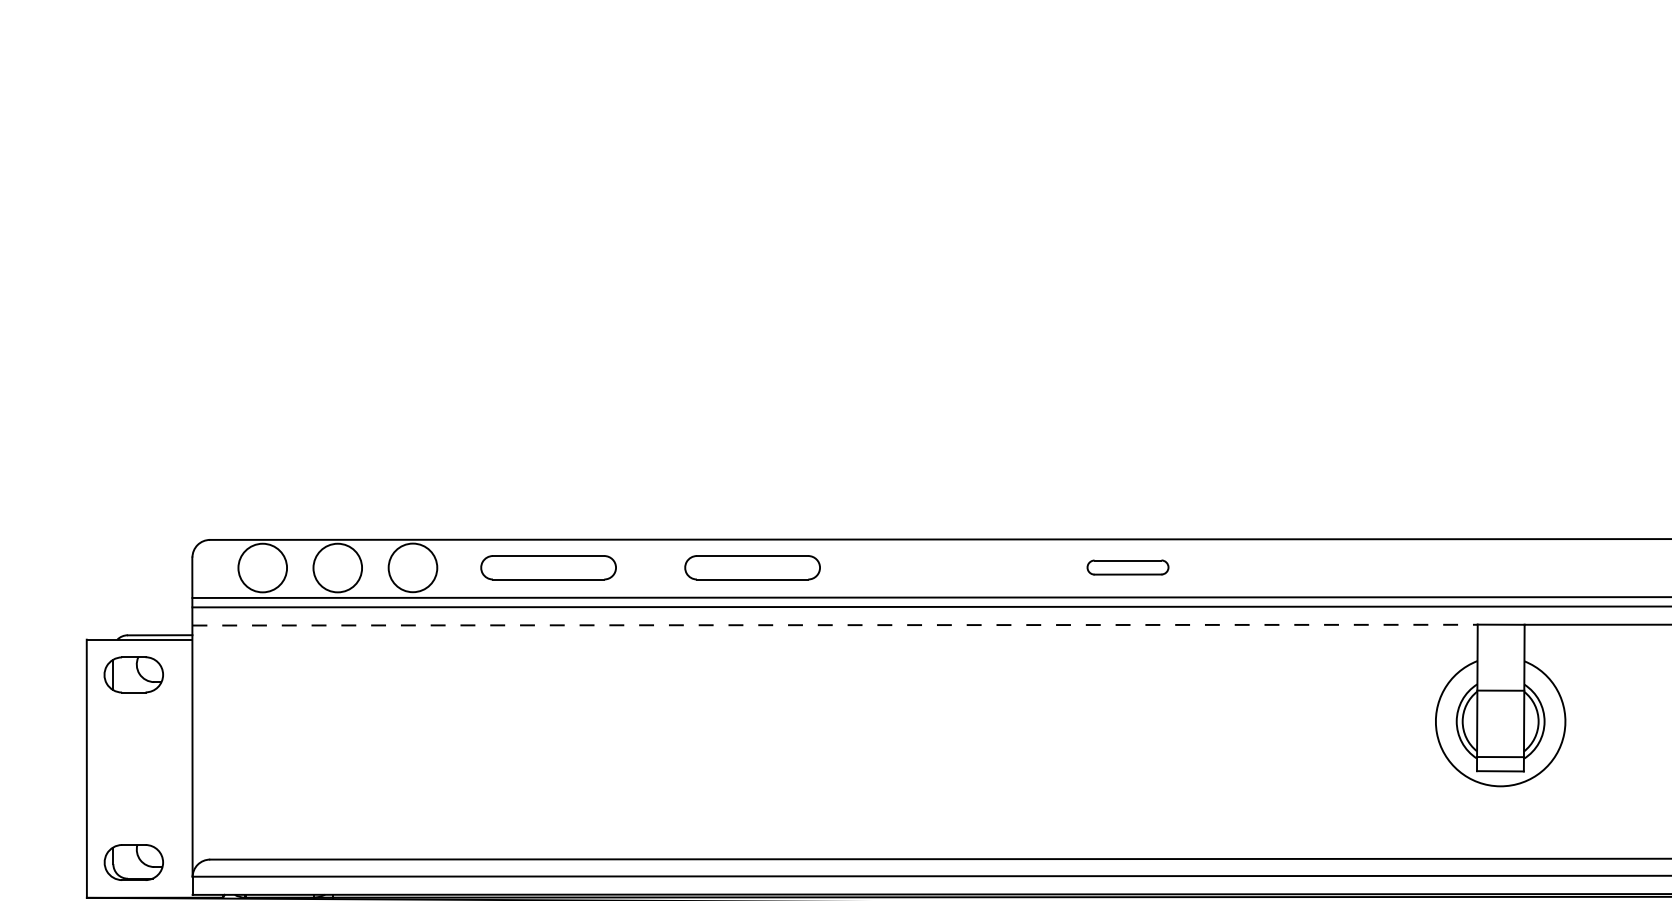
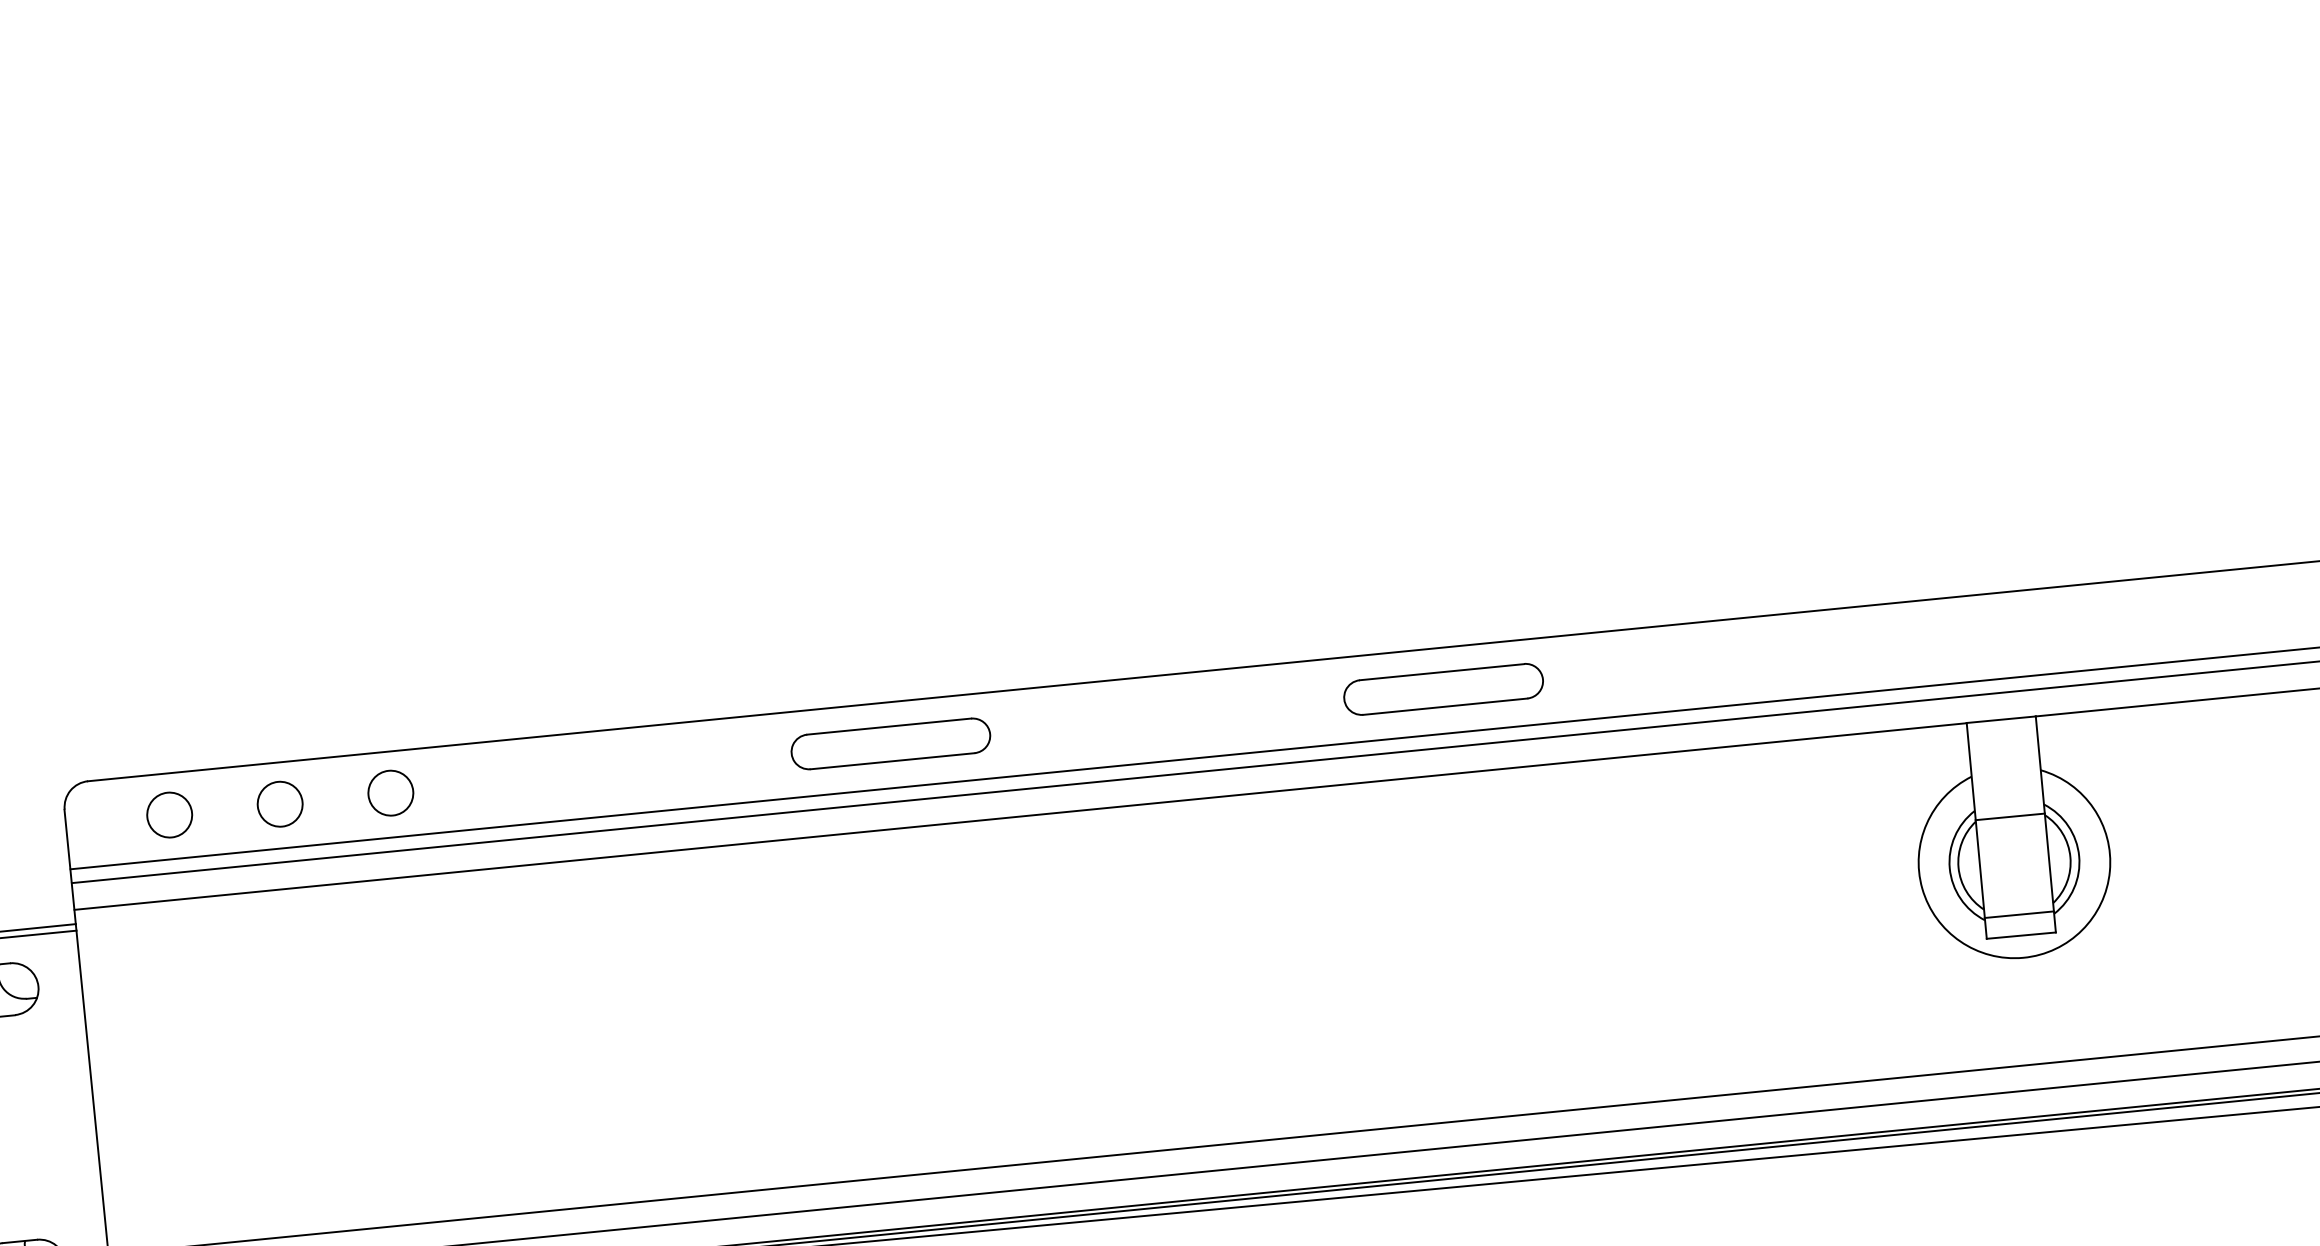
circle: (262, 567) -> (169, 814), size x0.62
circle: (337, 567) -> (279, 803), size x0.62
circle: (412, 567) -> (390, 792), size x0.62
part: (548, 567) -> (590, 773), removed
part: (1127, 567) -> (1442, 689), size x1.67
line: (835, 625) -> (1021, 816), dashed -> solid

